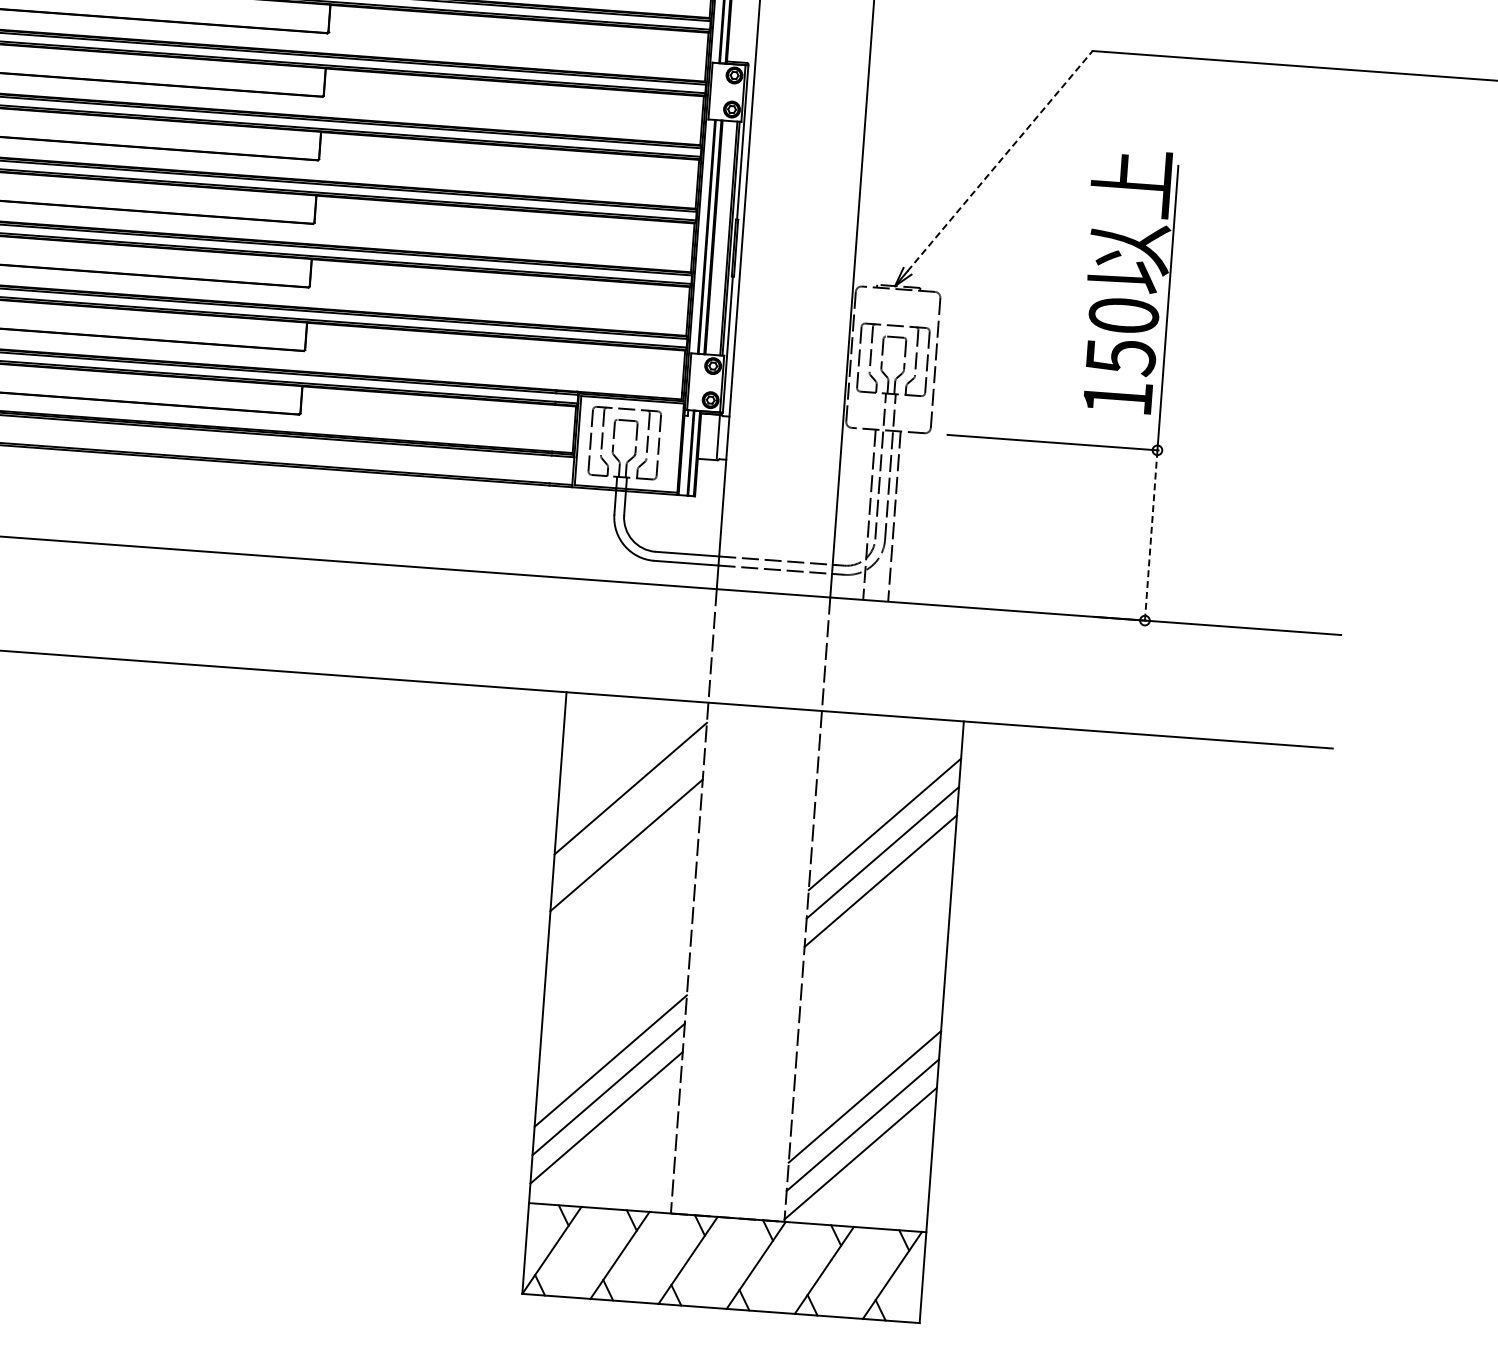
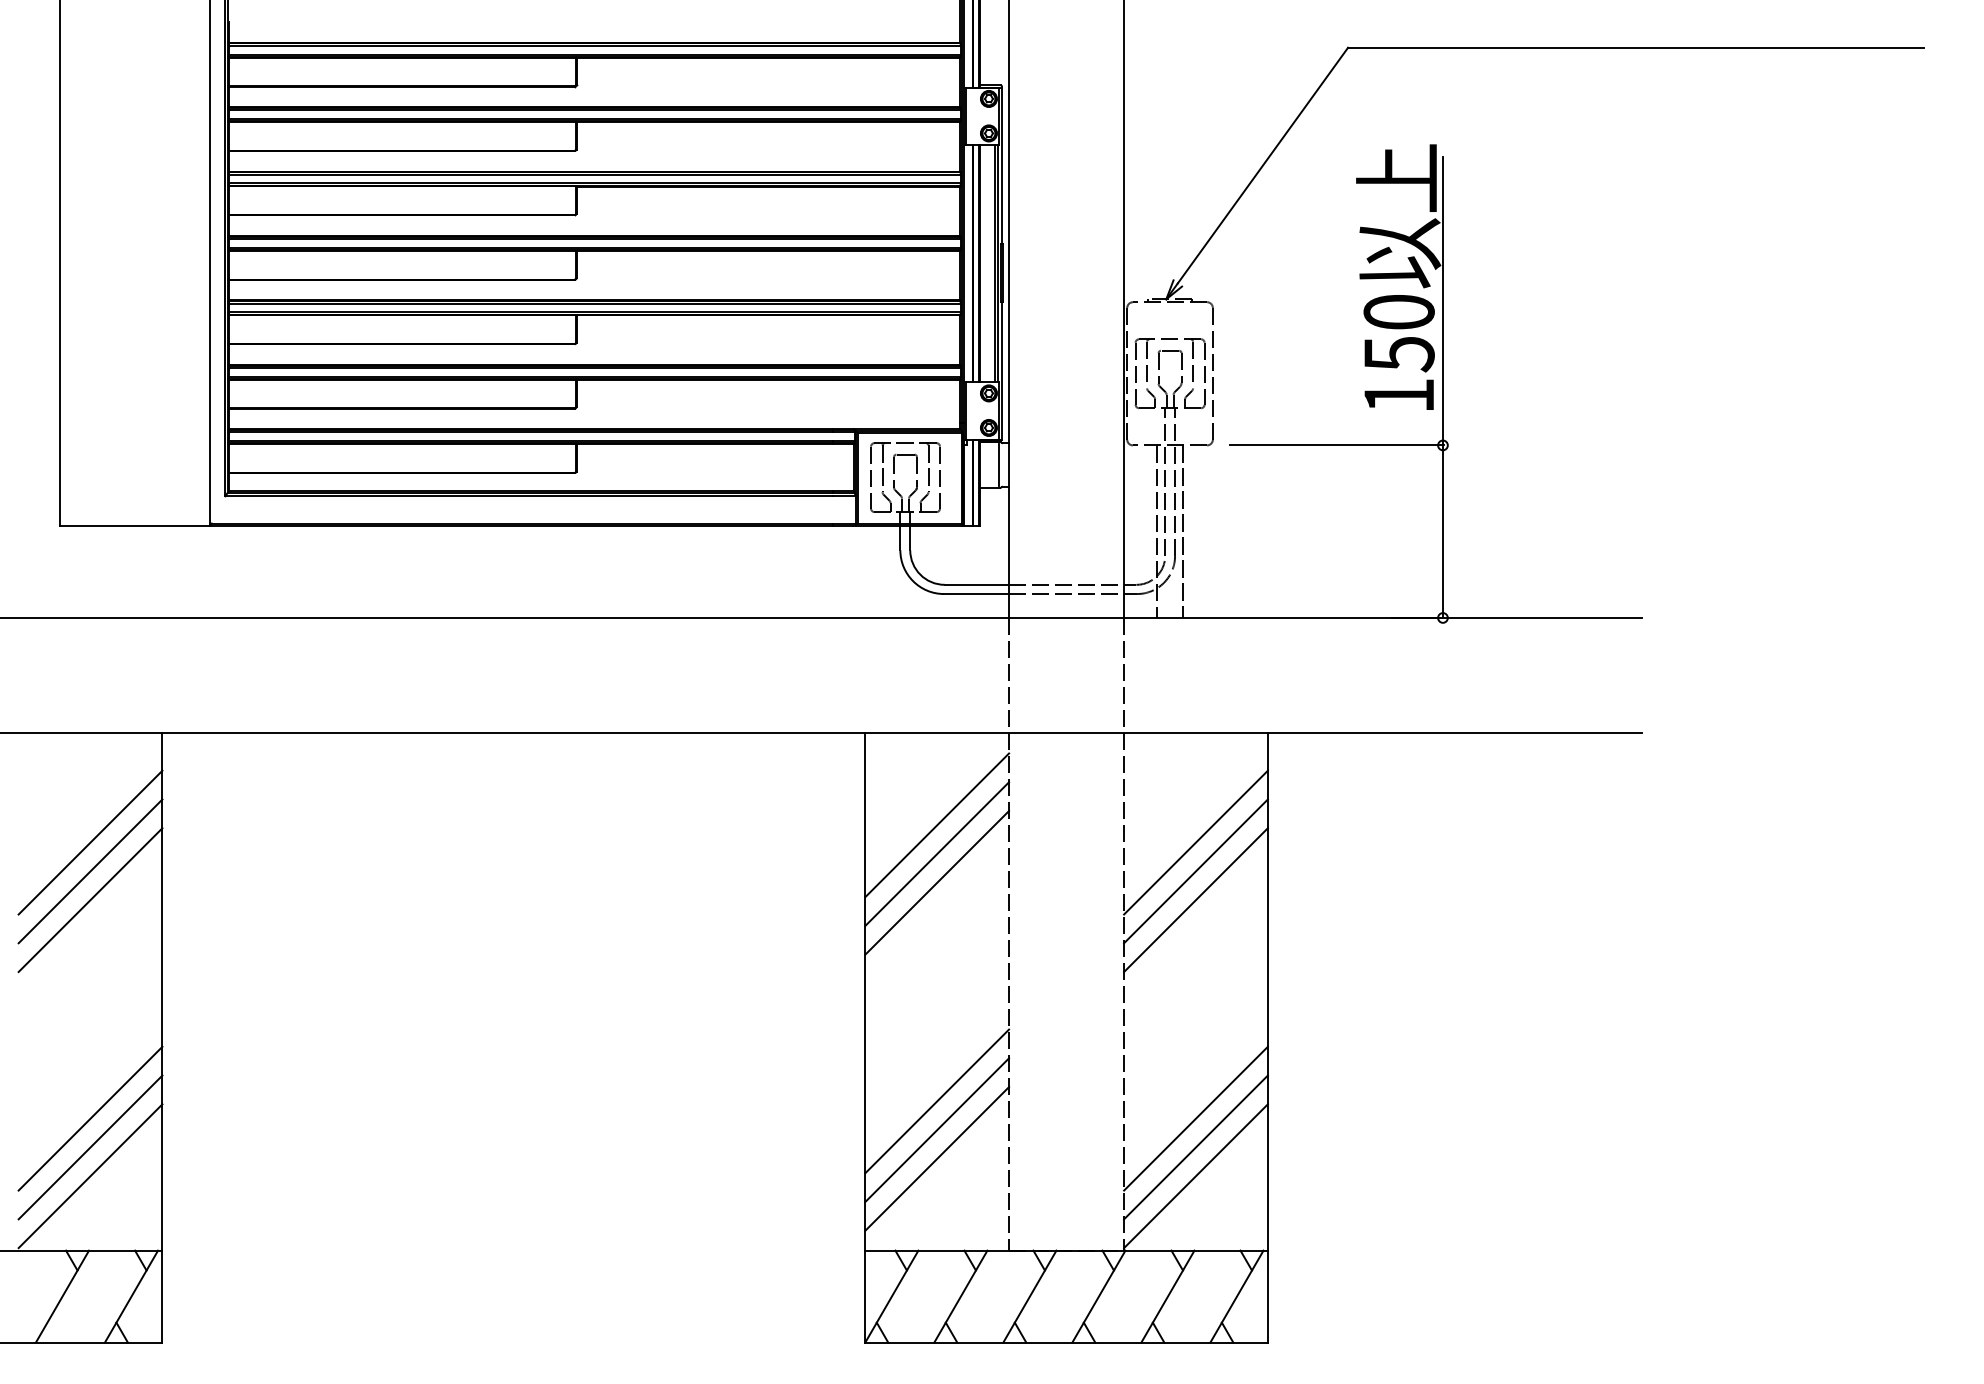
line: (1000, 161) -> (1263, 165), dashed -> solid
line: (1150, 535) -> (1442, 531), dashed -> solid
line: (629, 817) -> (937, 854), added

